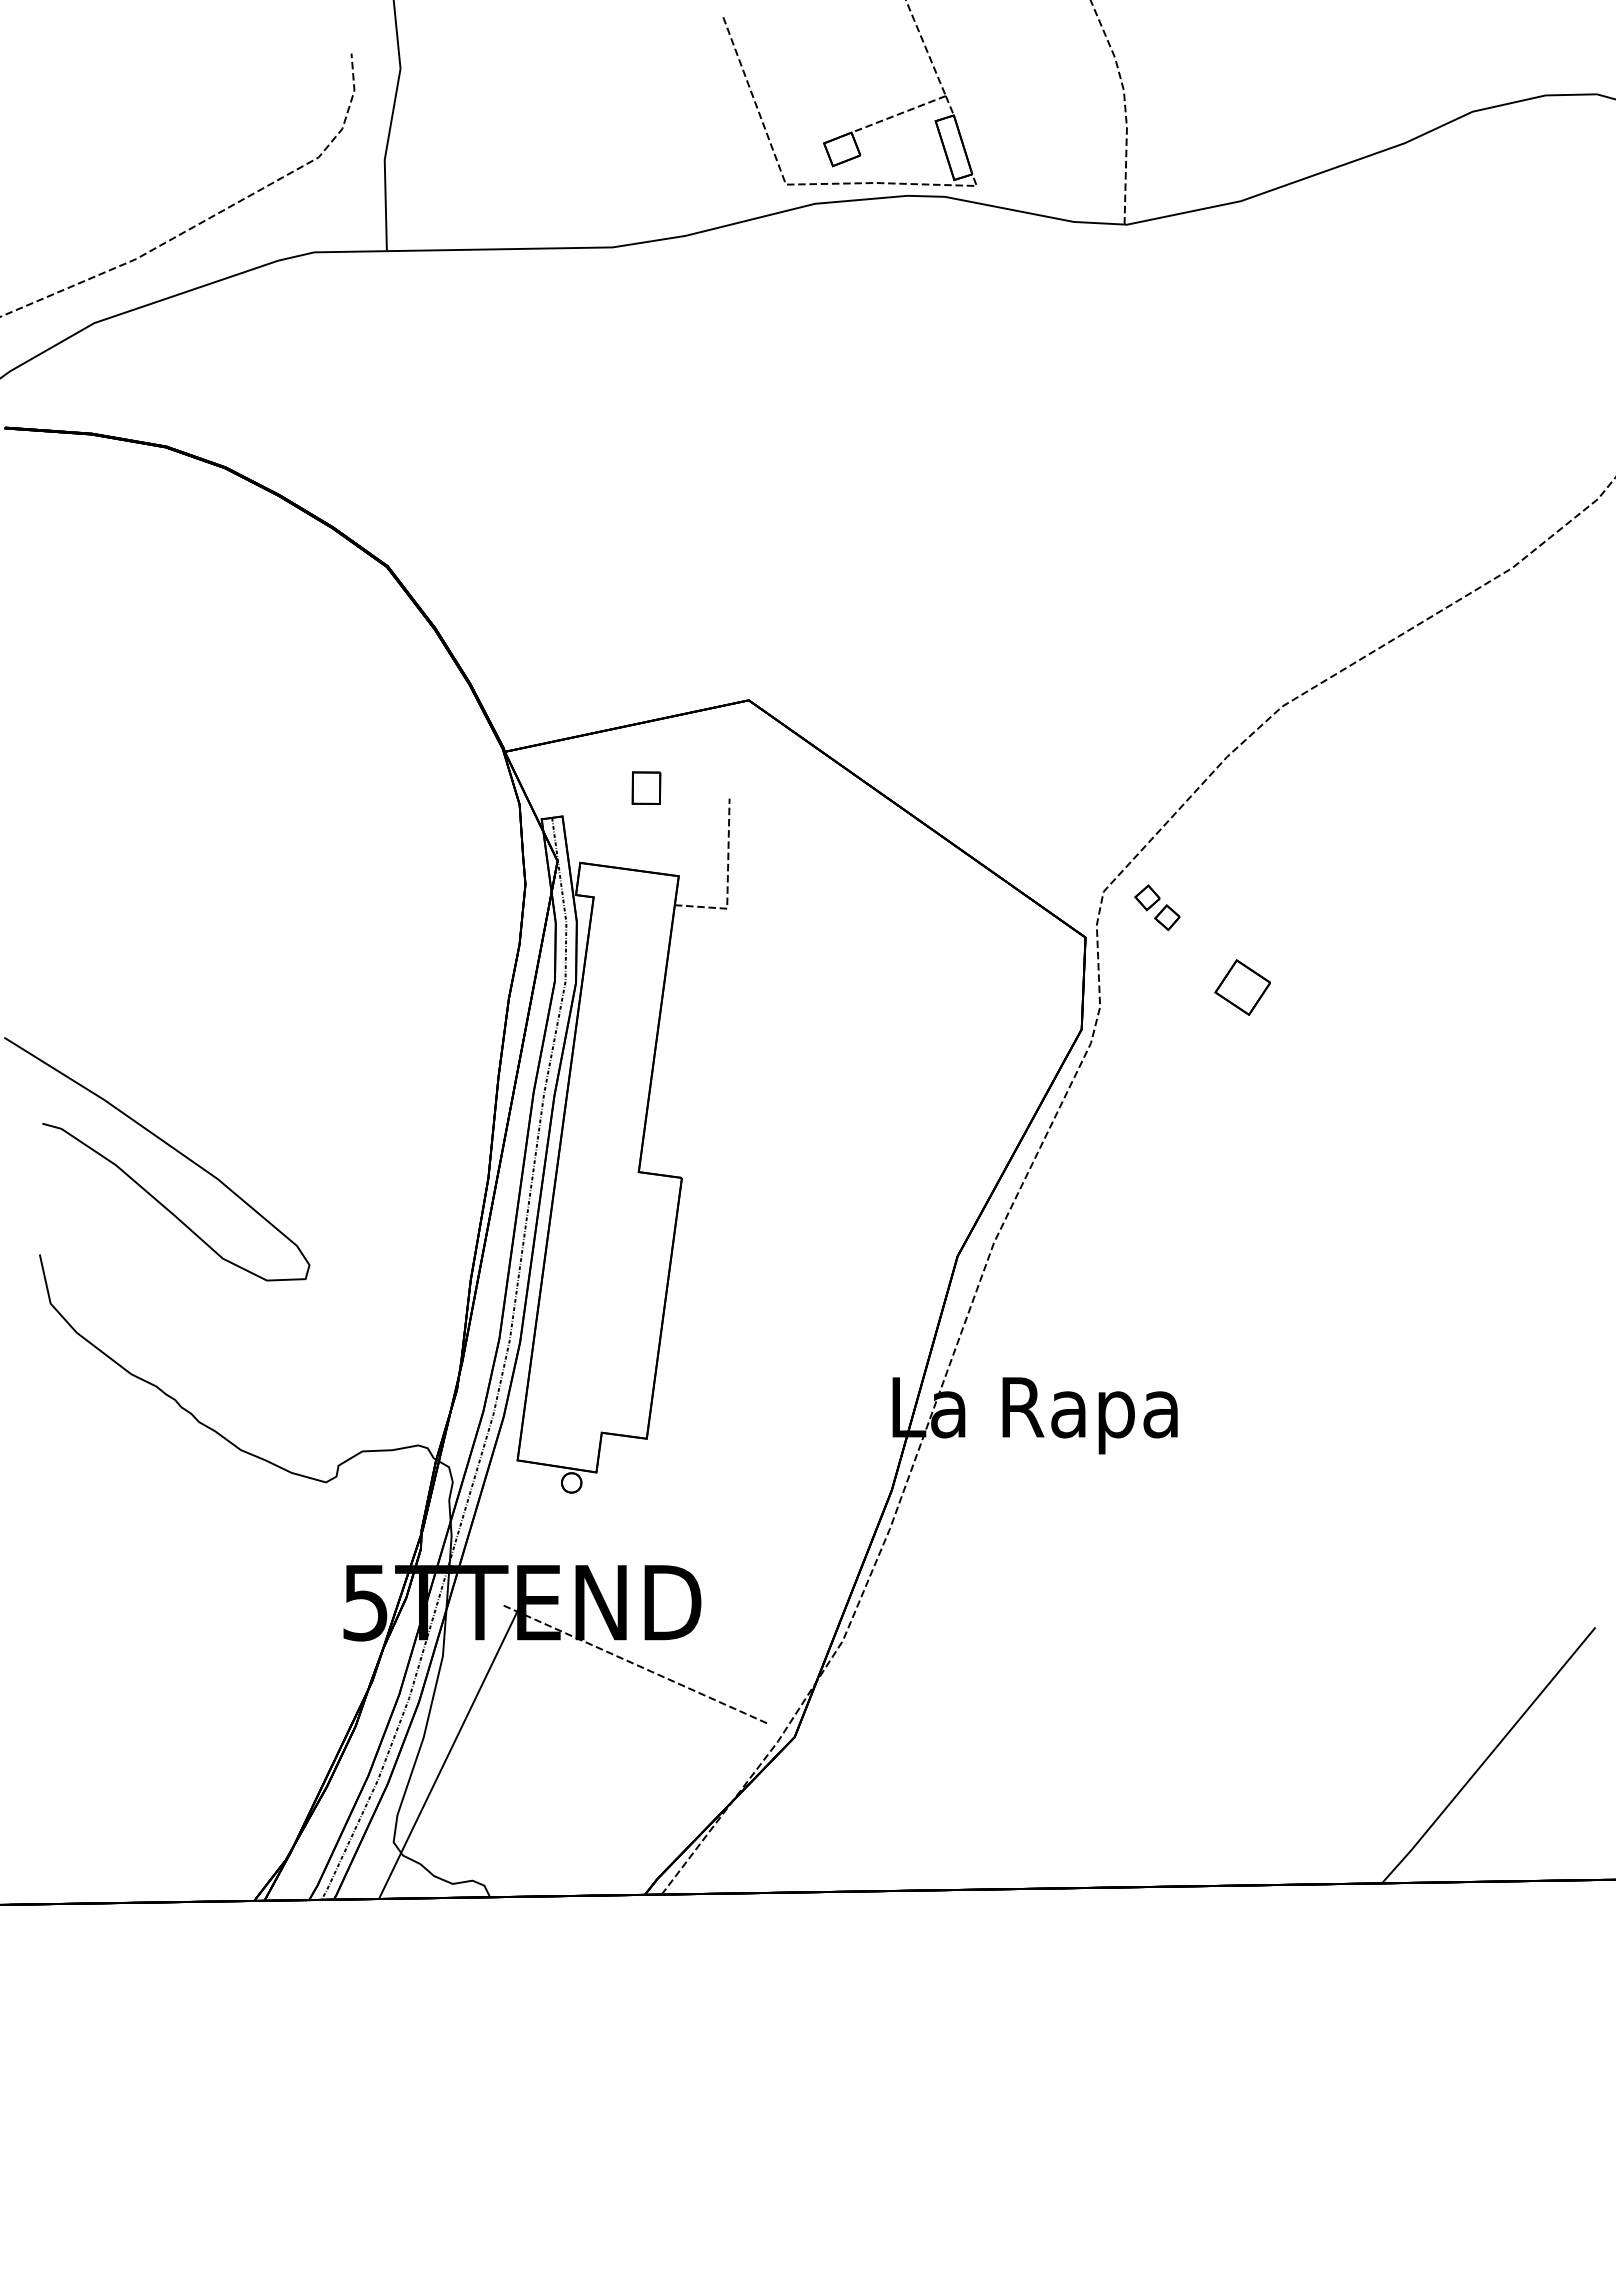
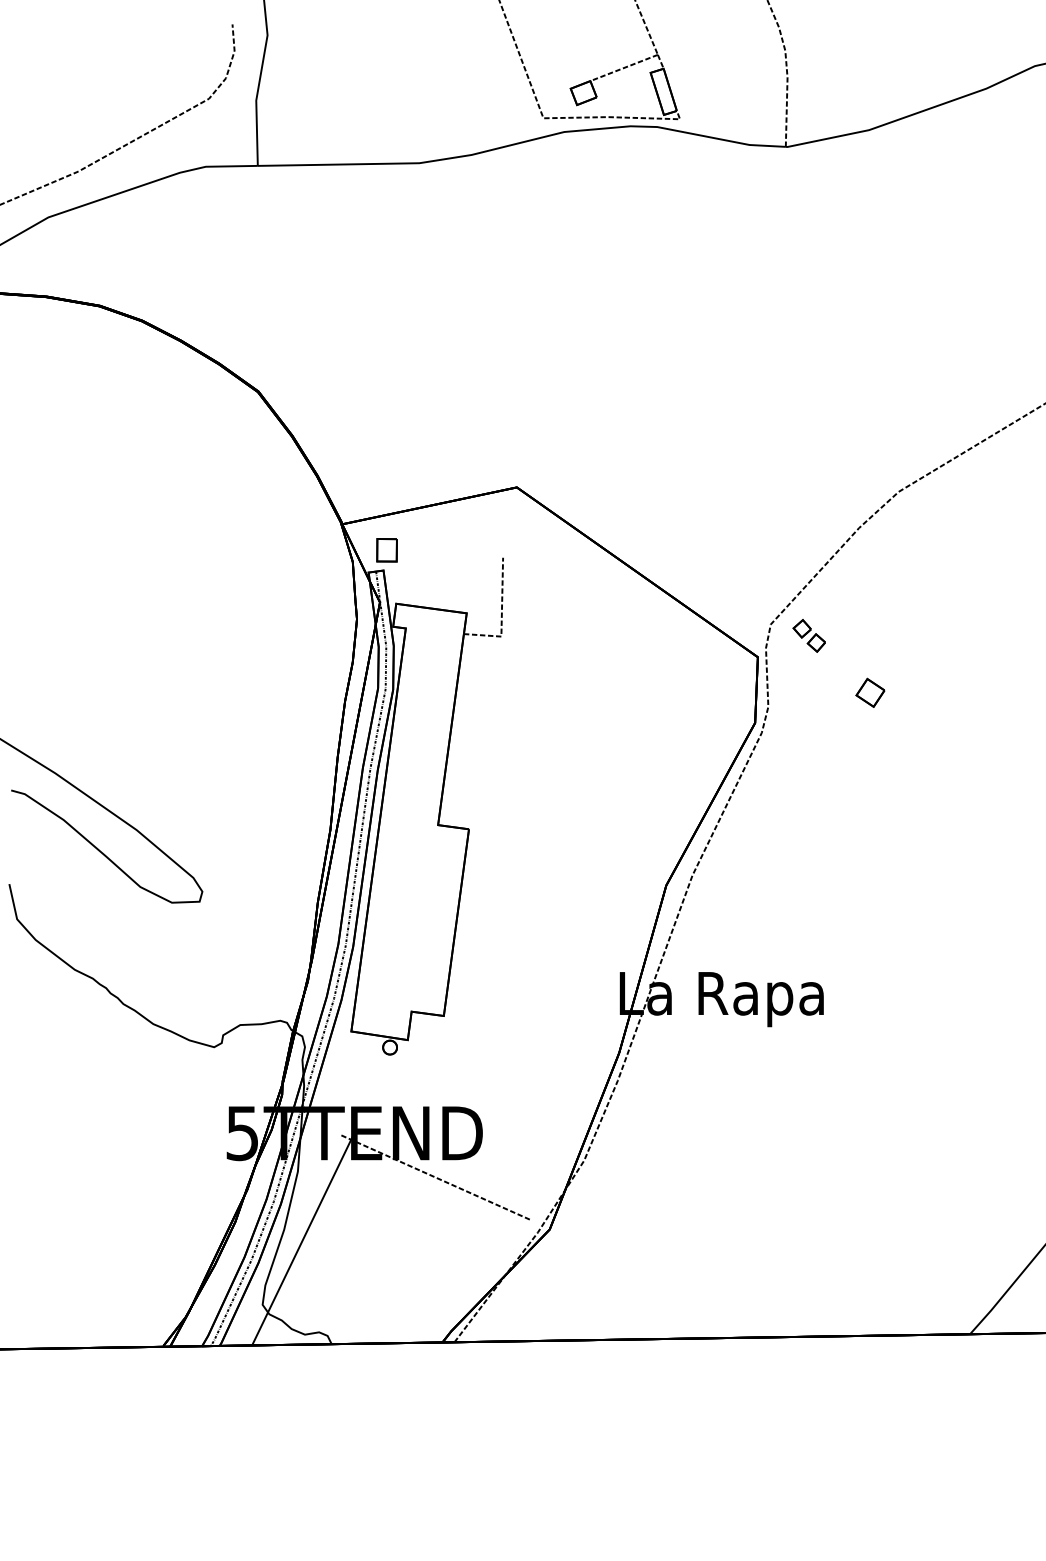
part: (646, 787) -> (387, 549), moved
part: (1242, 986) -> (870, 692), size x0.71

